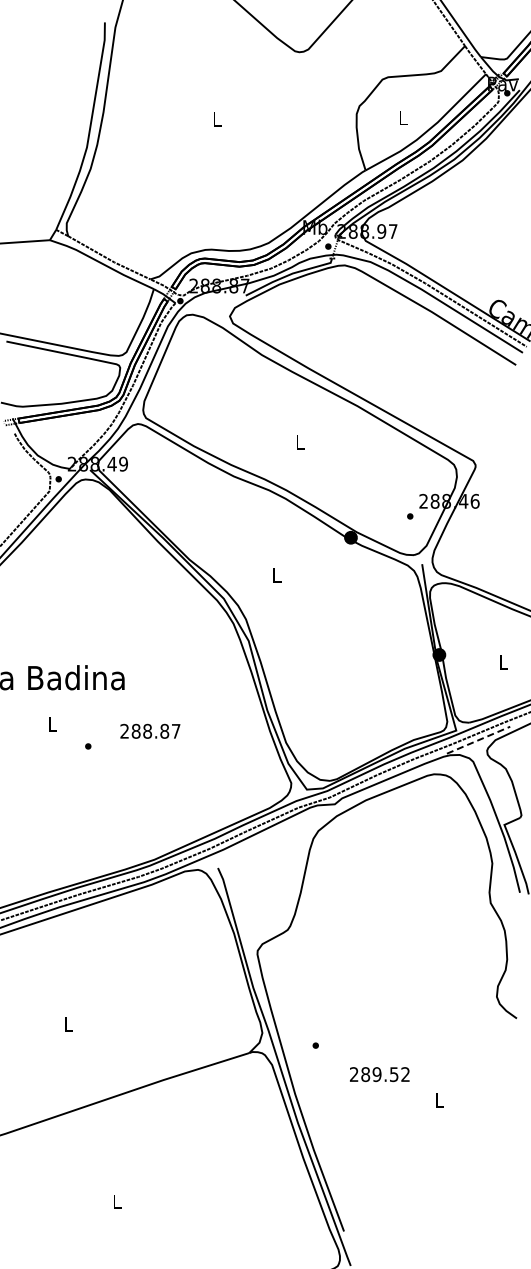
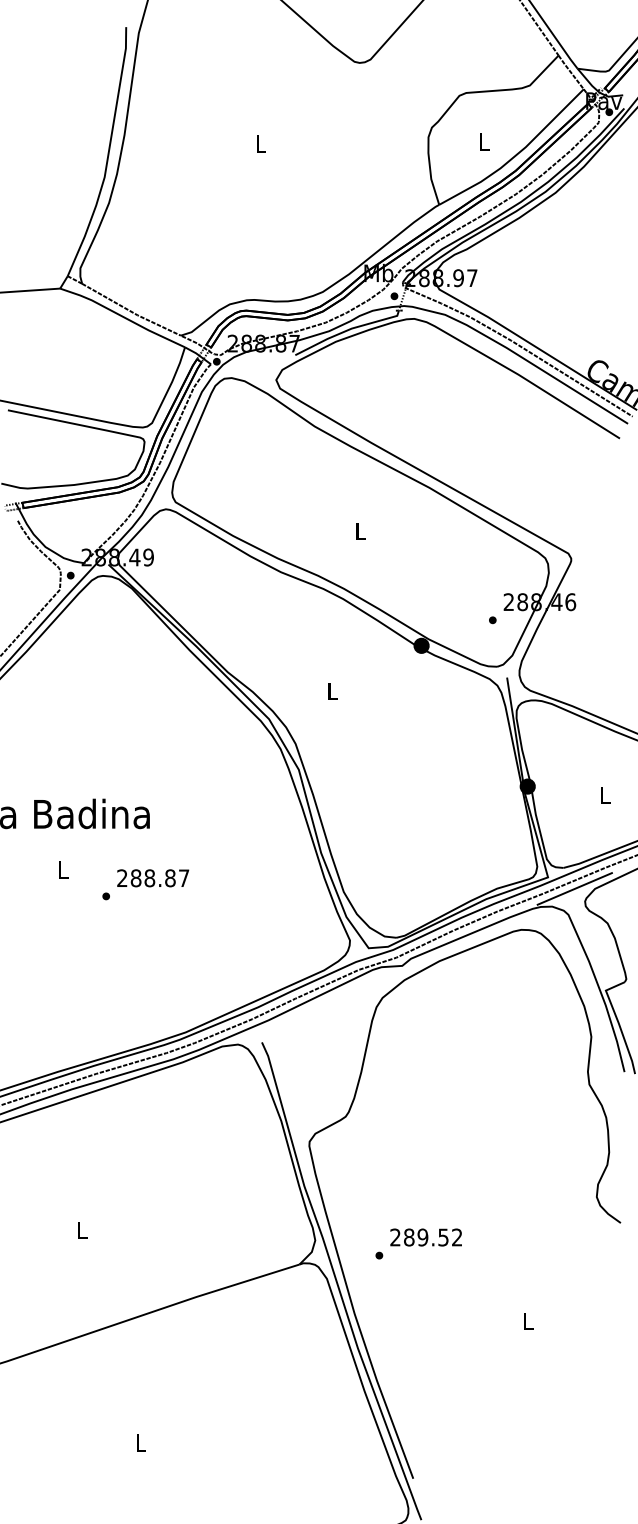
text: (150, 730) -> (153, 877), moved
line: (479, 740) -> (575, 889), dashed -> solid
text: (379, 1074) -> (425, 1237), moved

